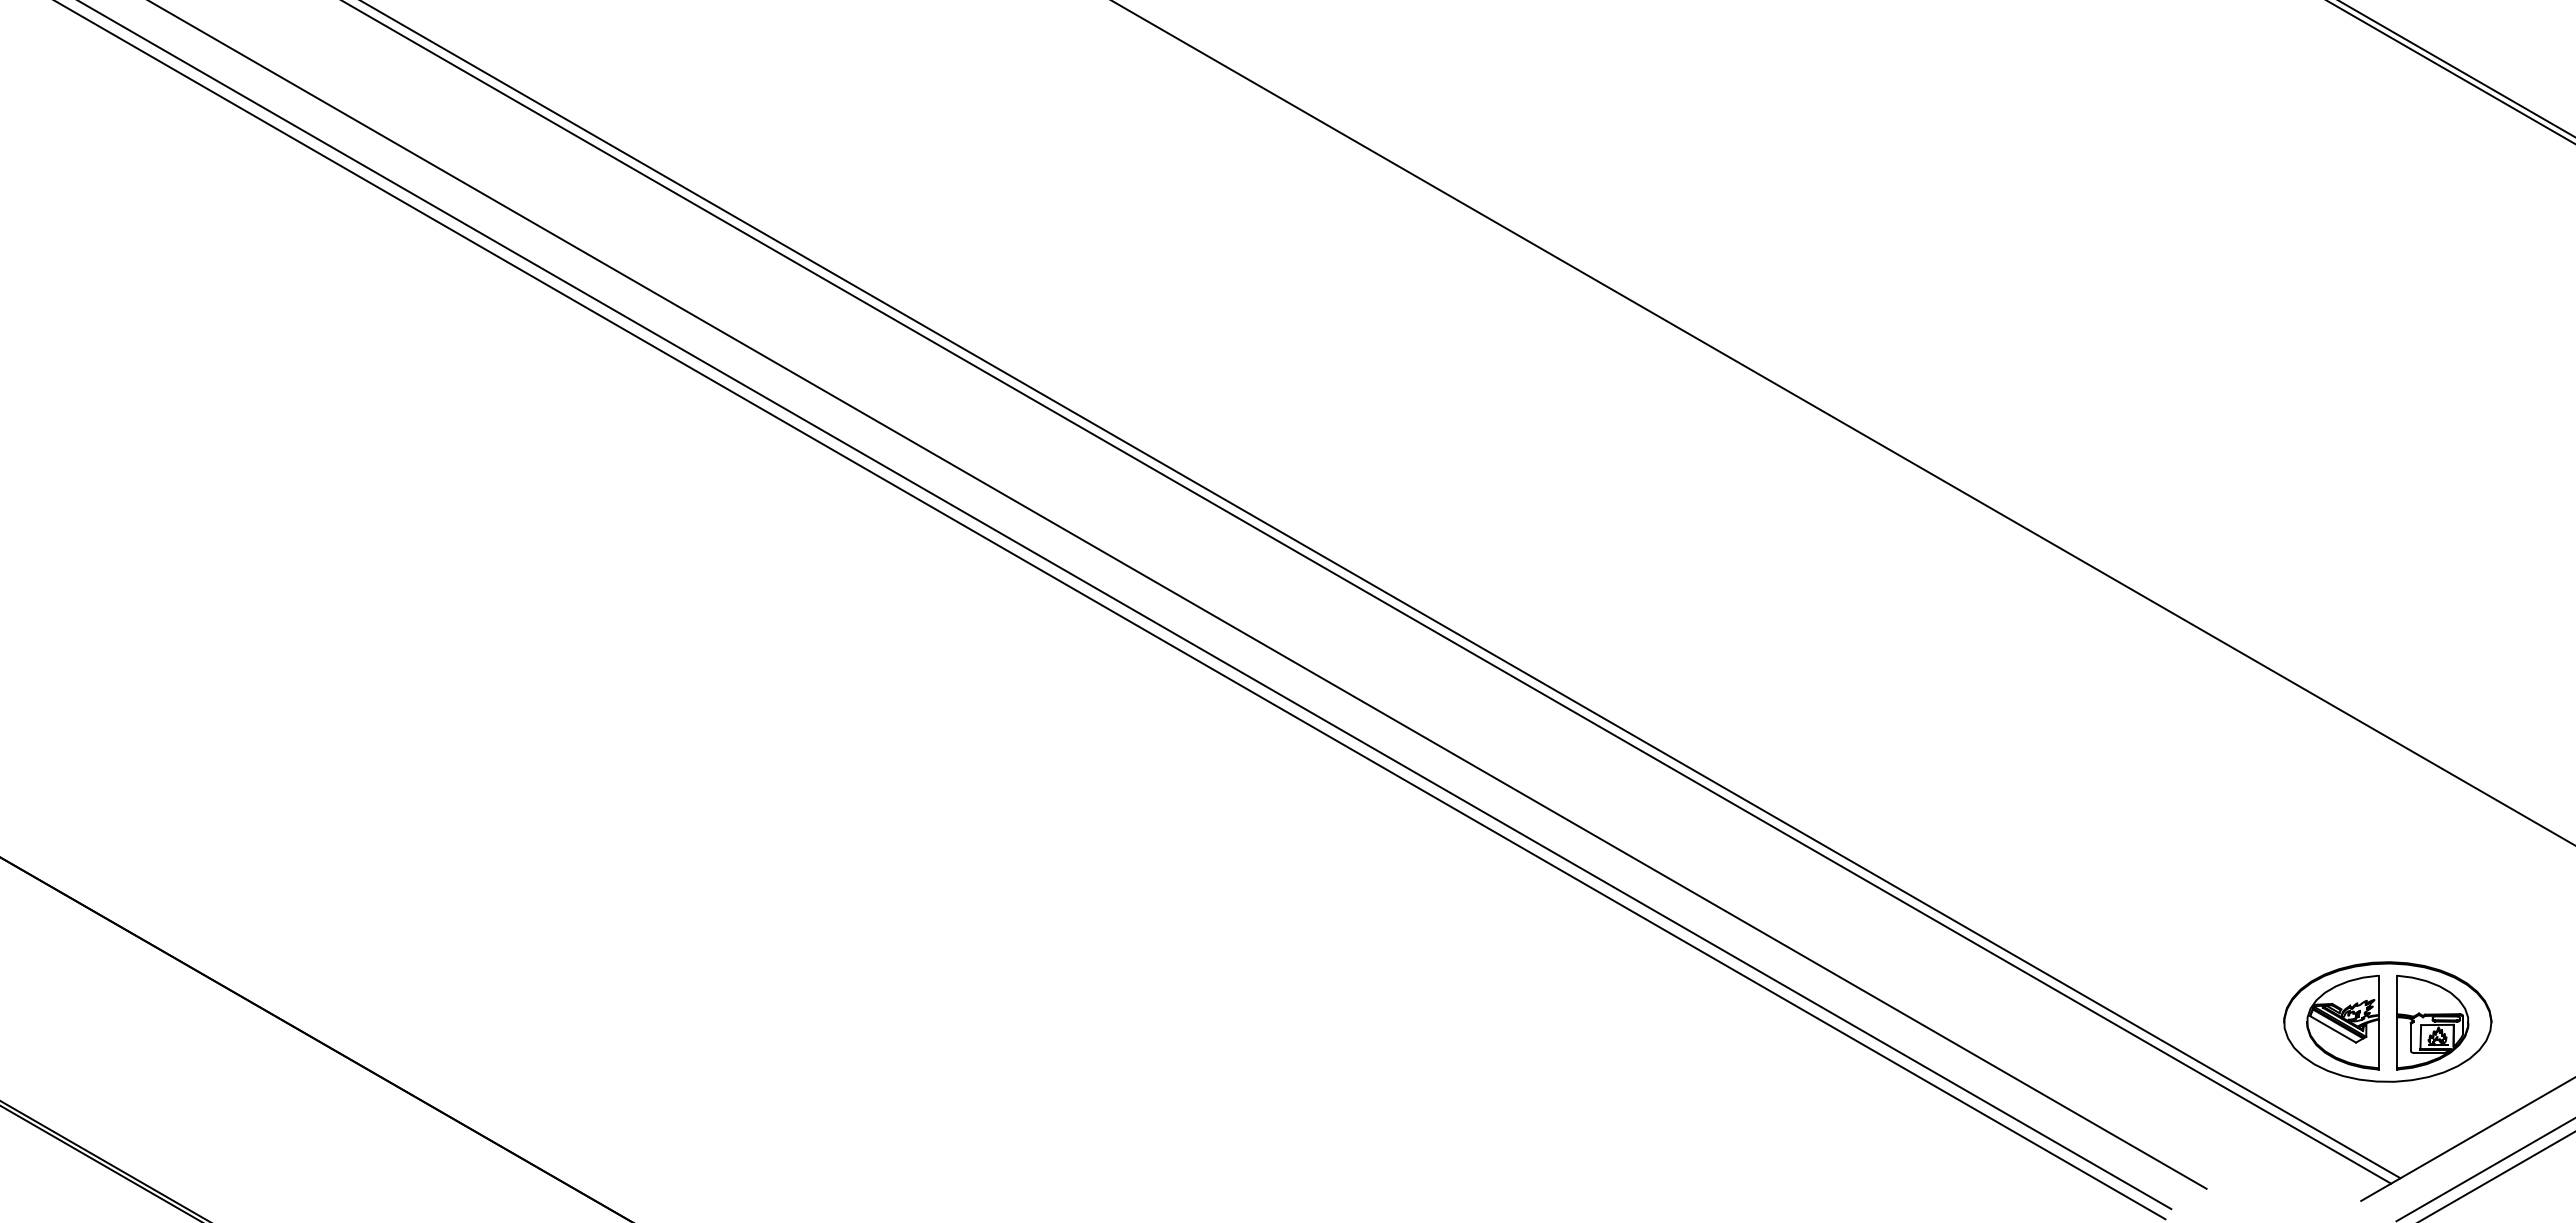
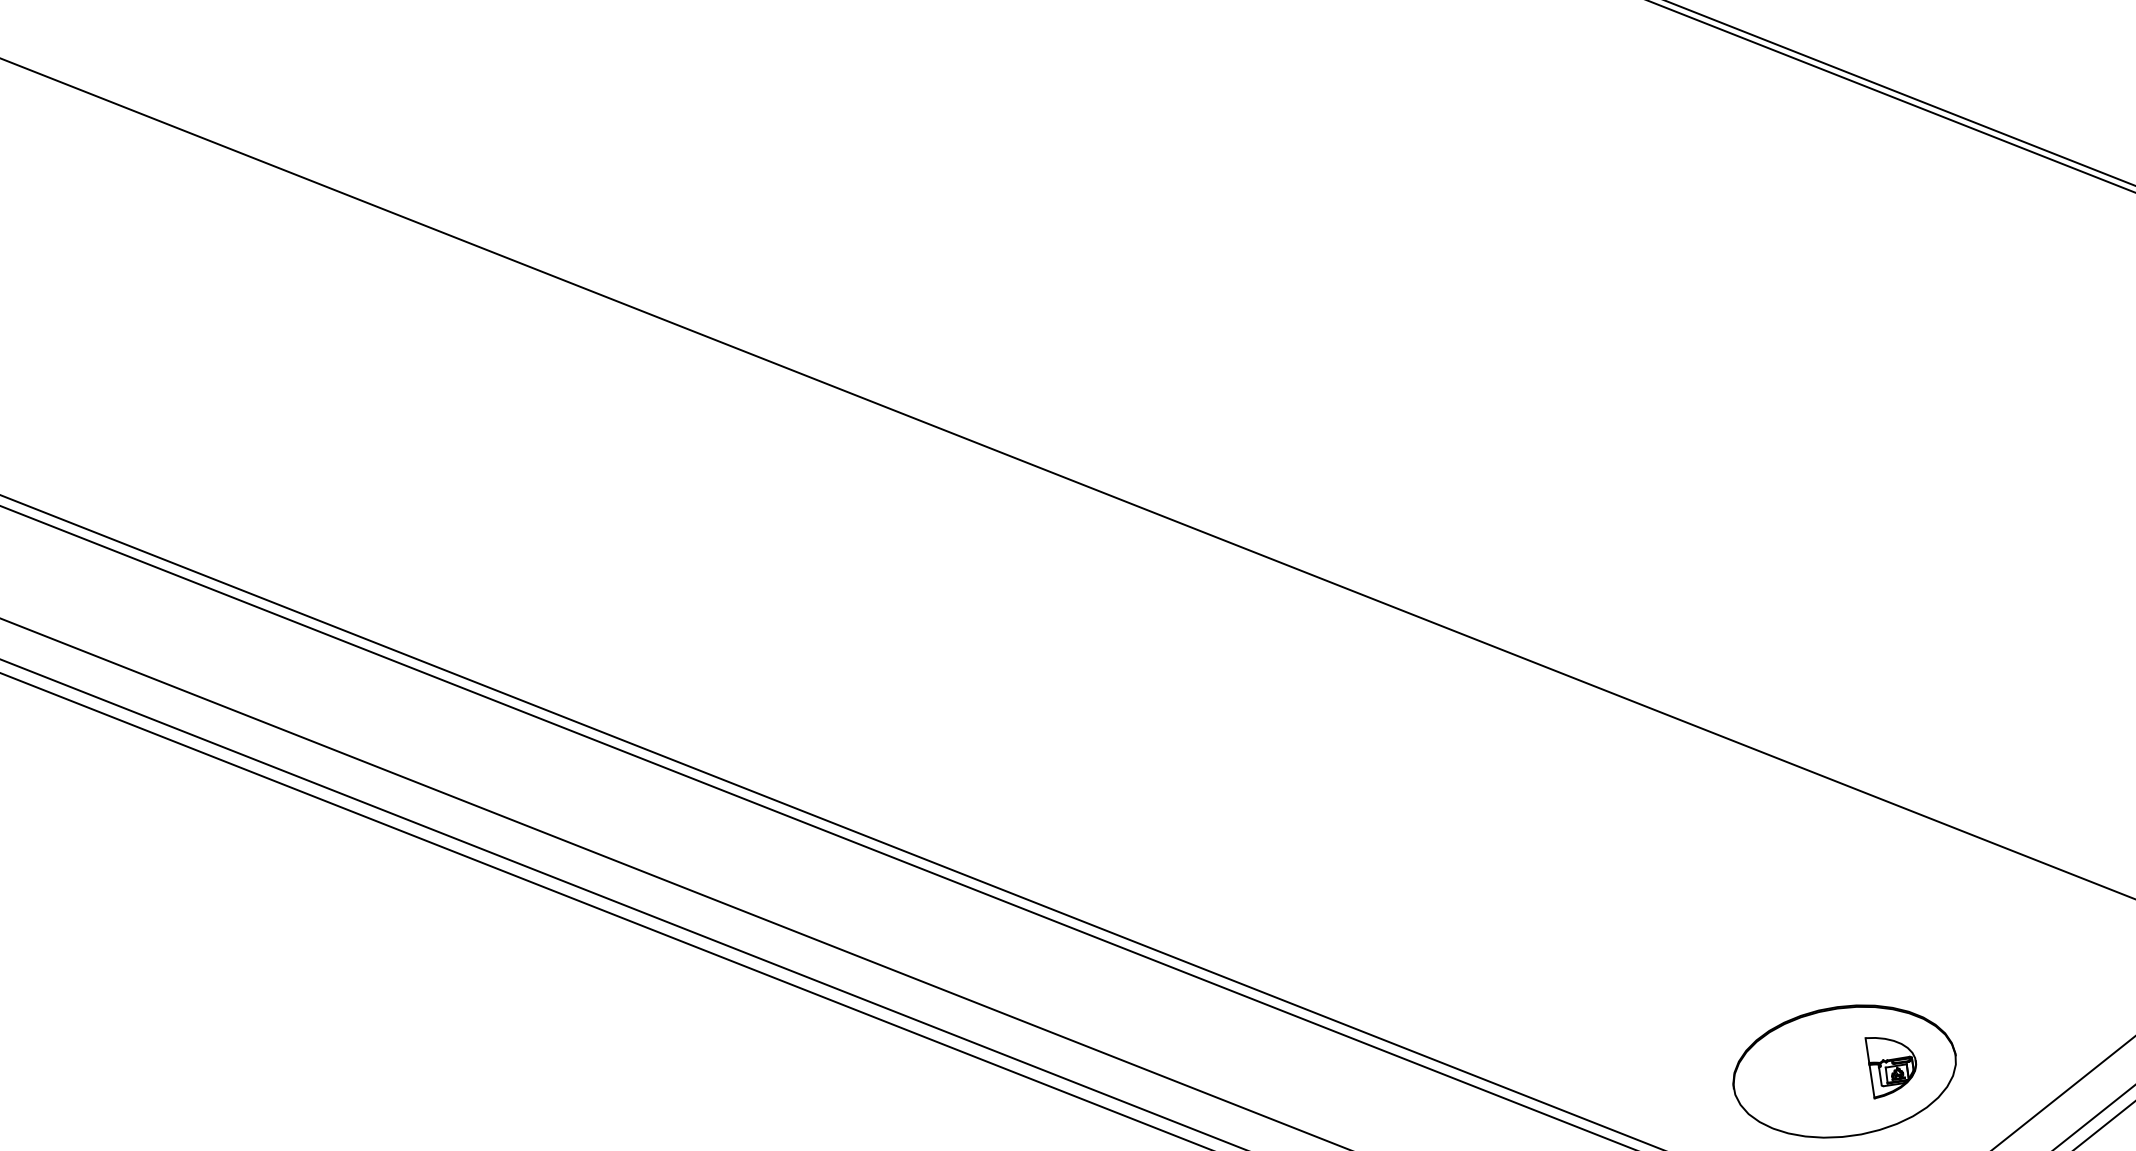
part: (2342, 1022) -> (1796, 1079), removed
part: (2432, 1022) -> (1892, 1064), size x0.6

